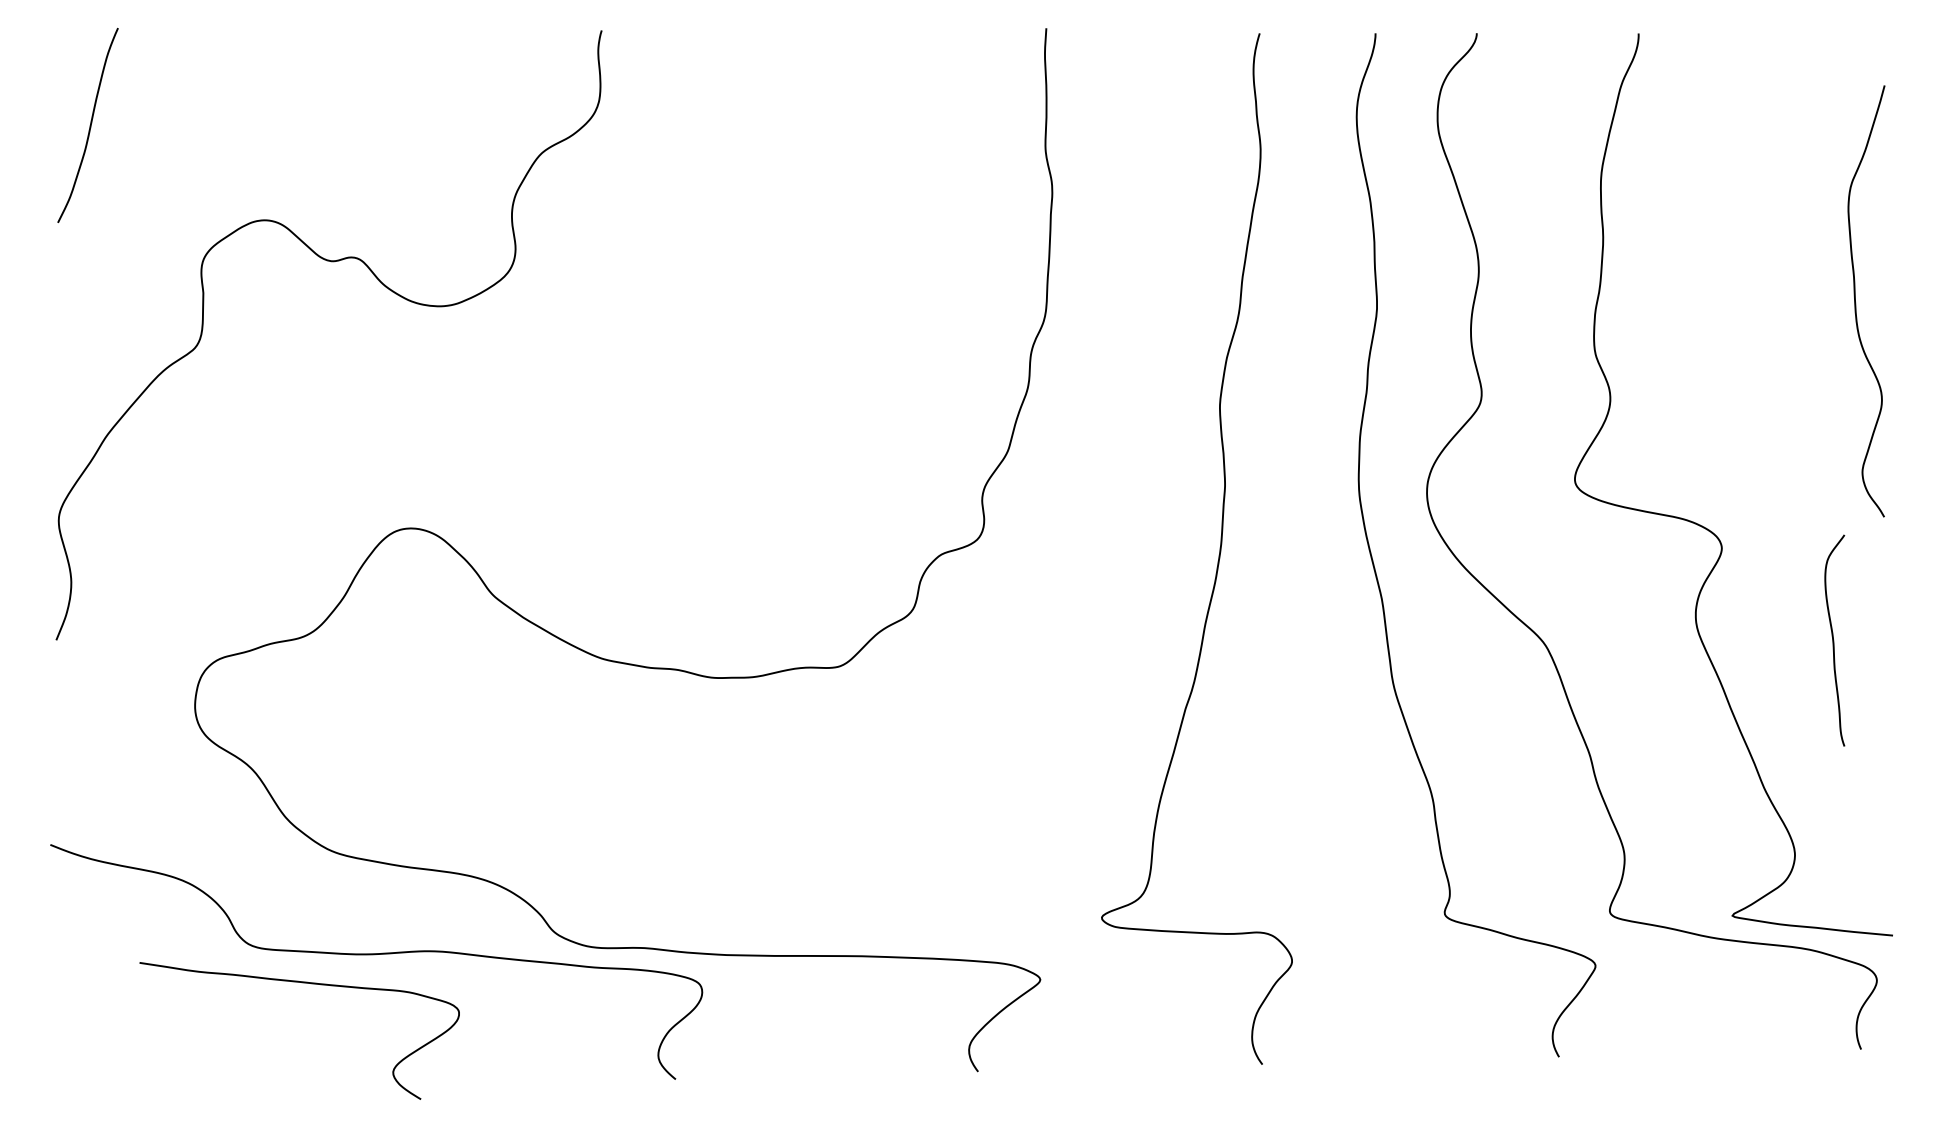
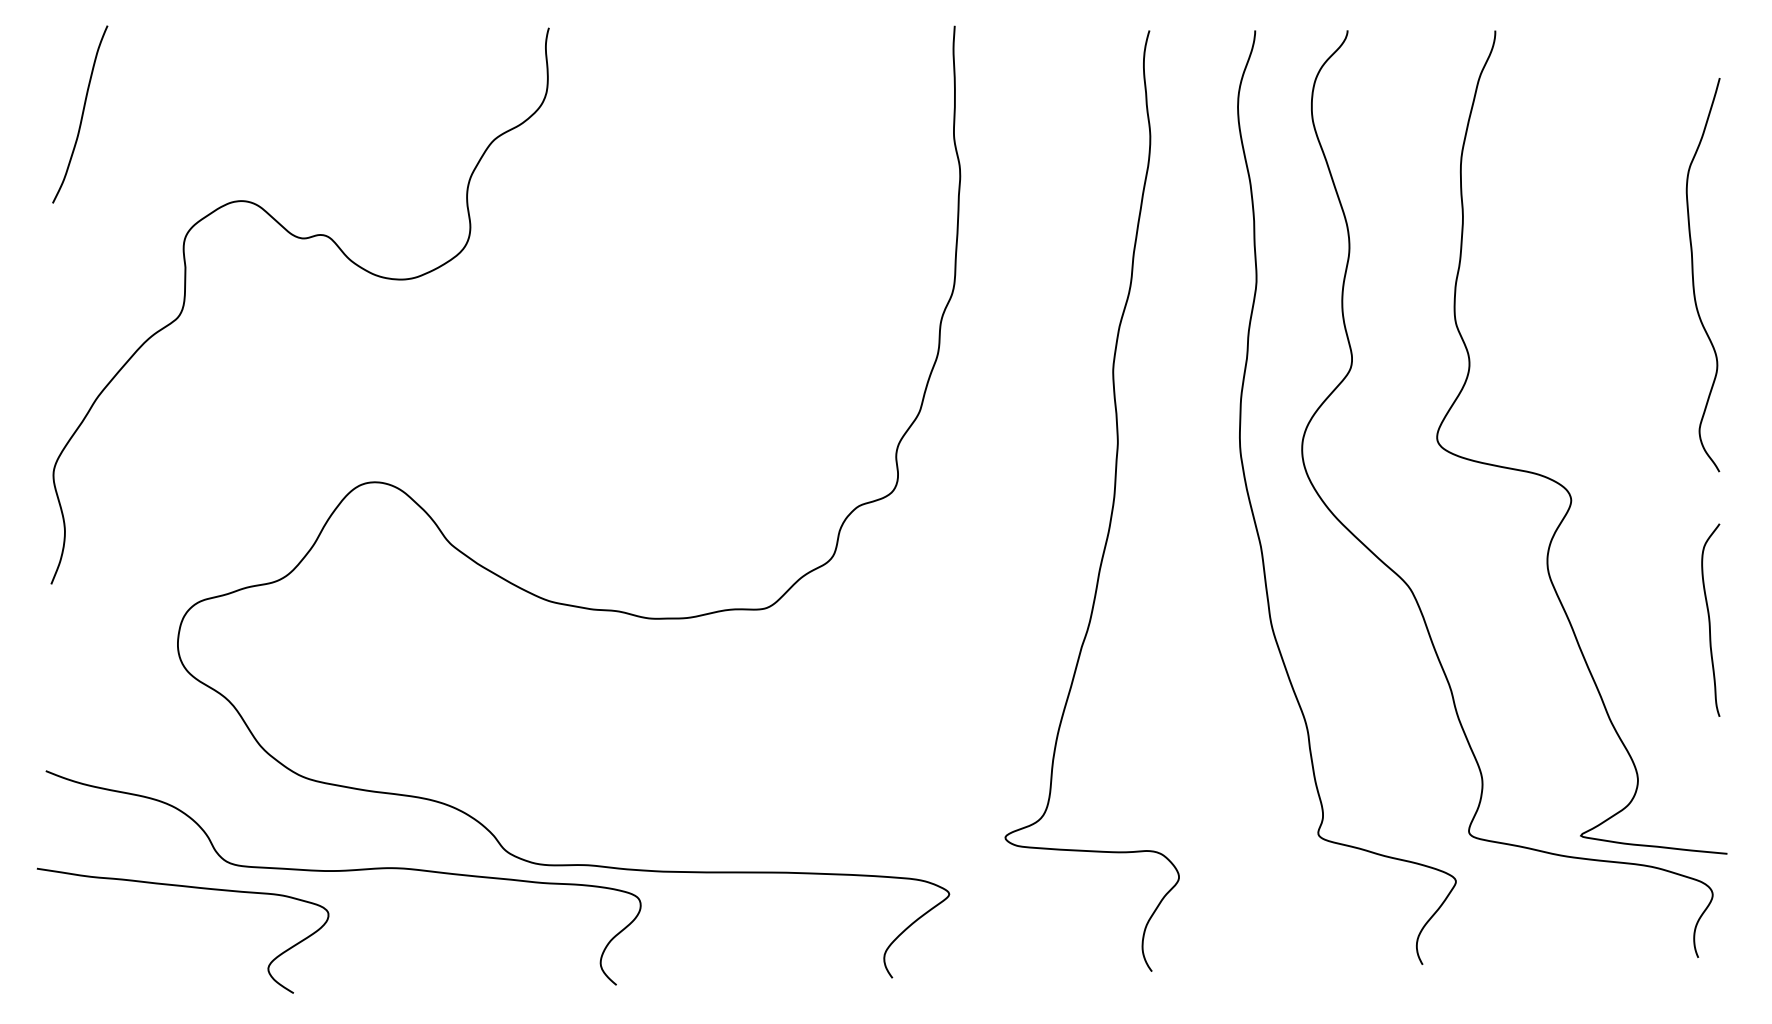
curve: (1834, 640) -> (1710, 620), moved
curve: (302, 983) -> (185, 887), moved

